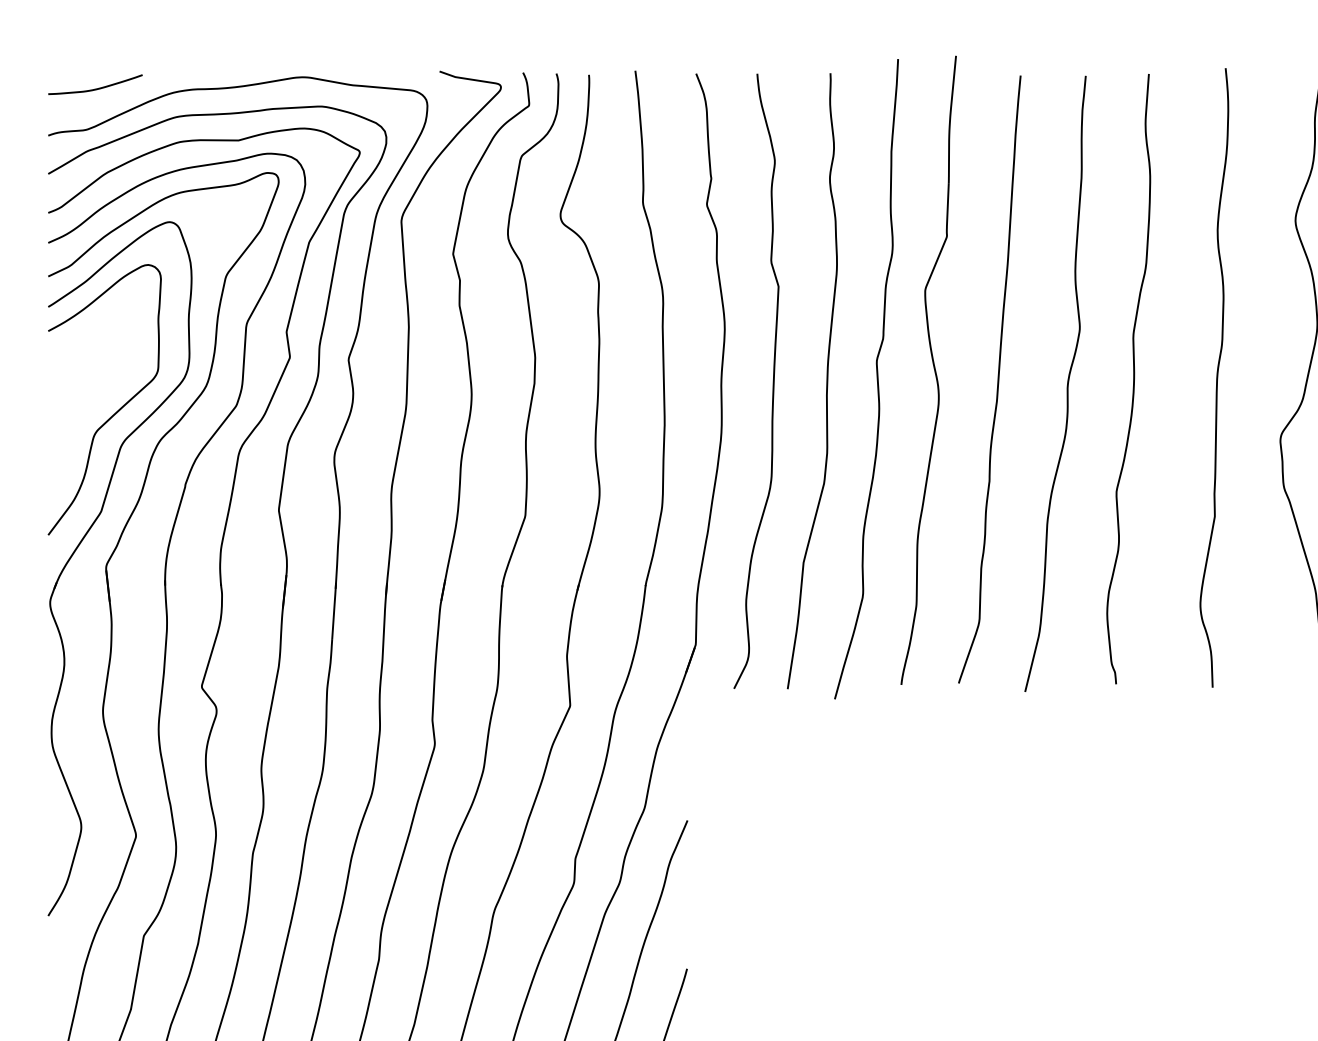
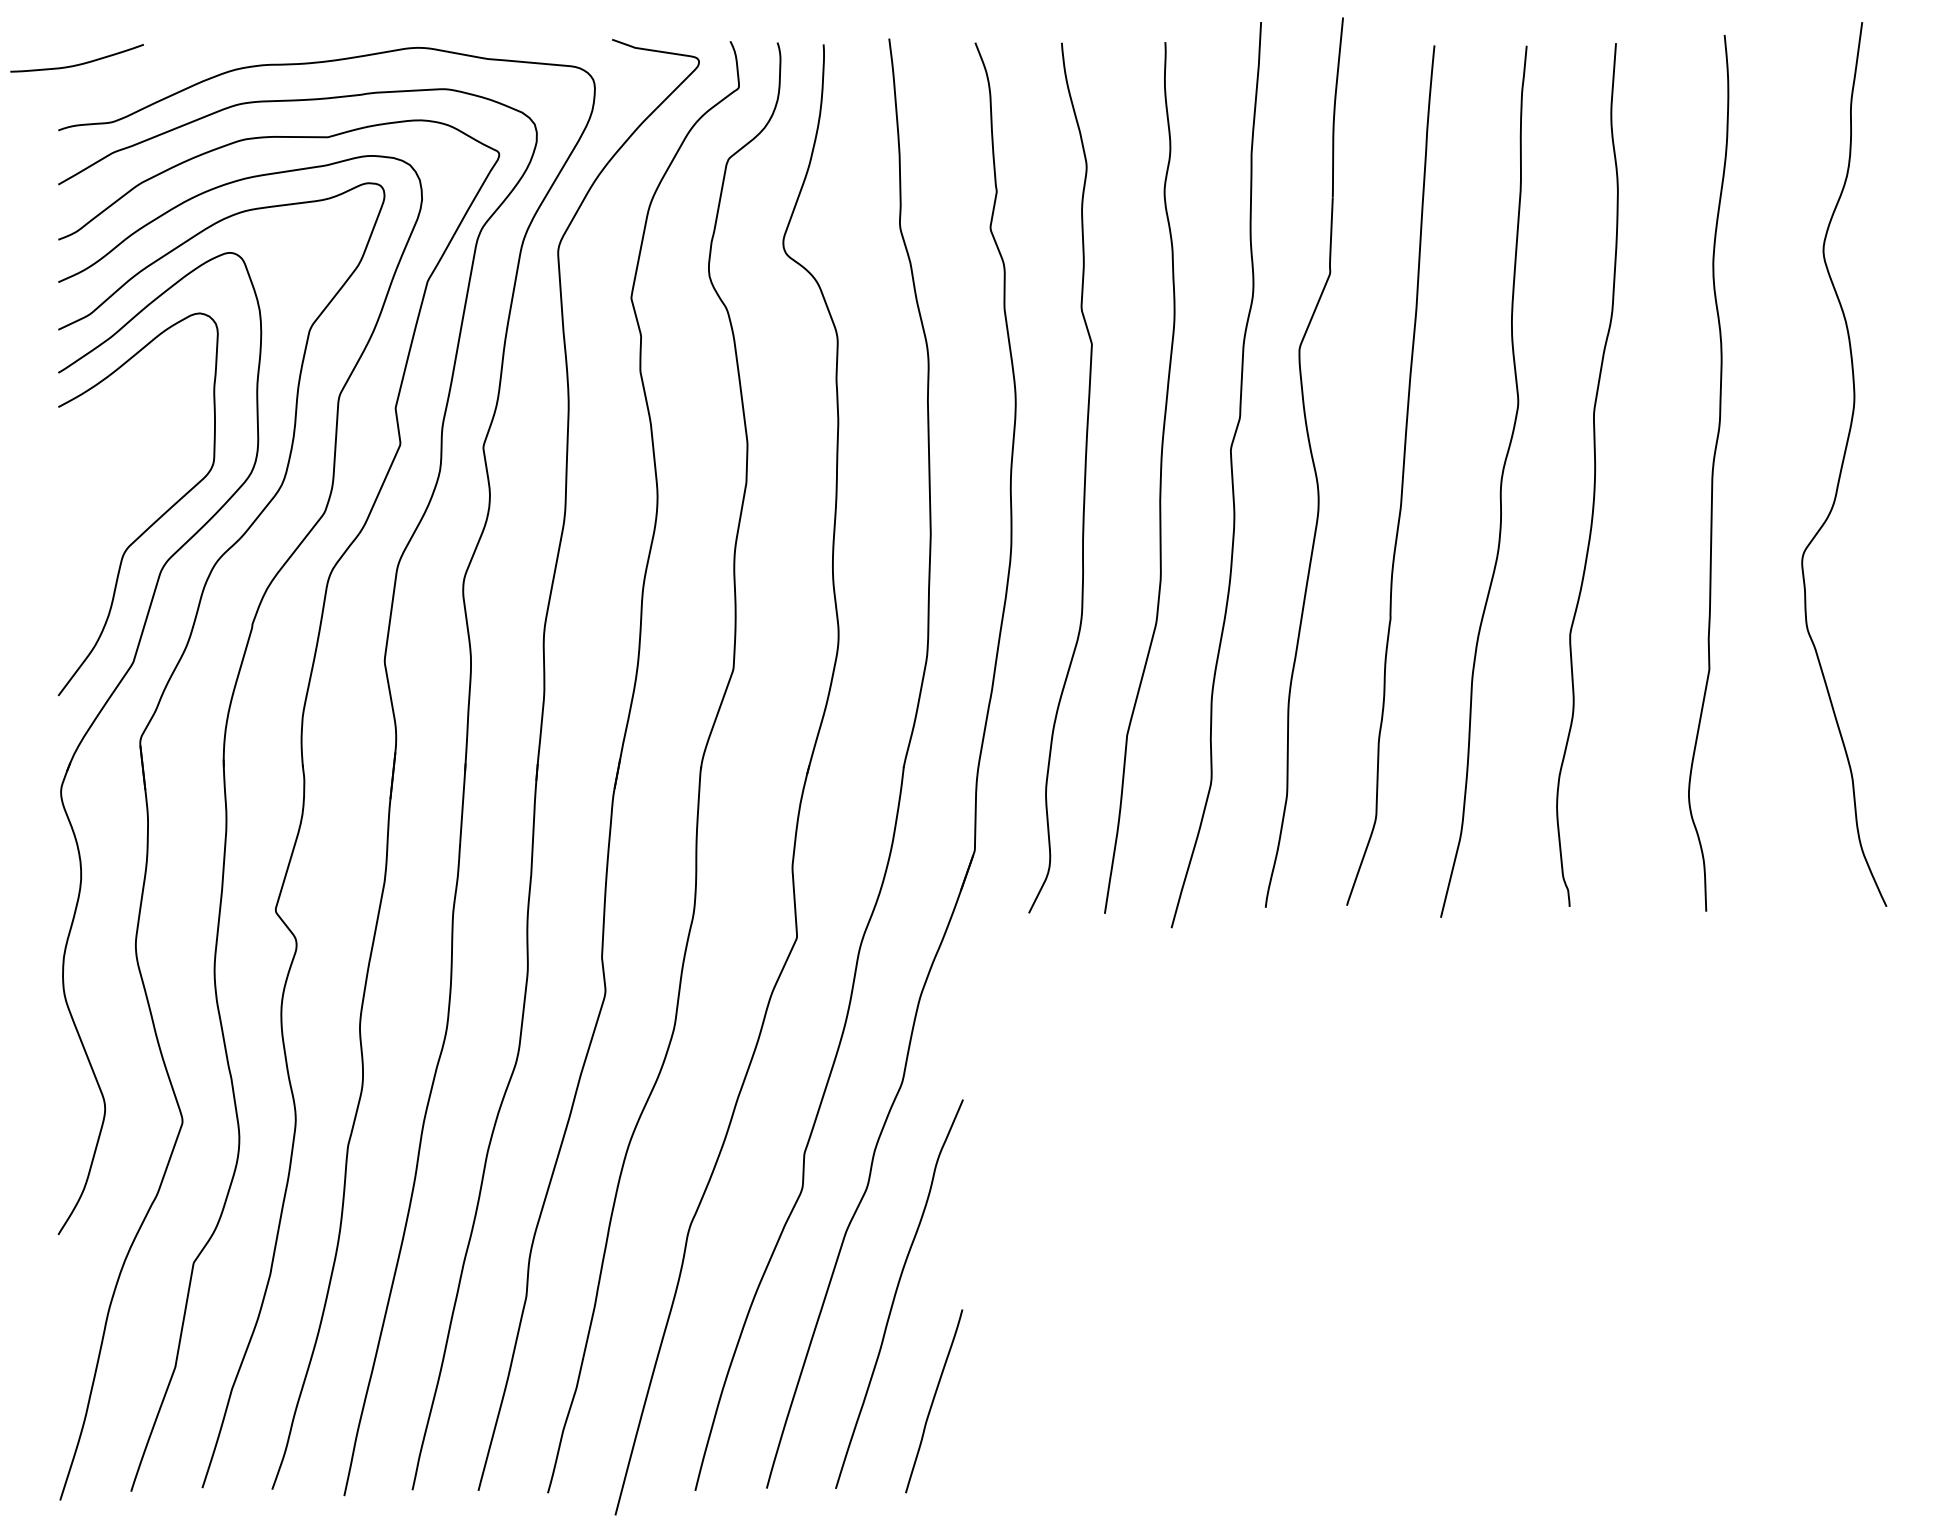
curve: (97, 88) -> (79, 63), moved

